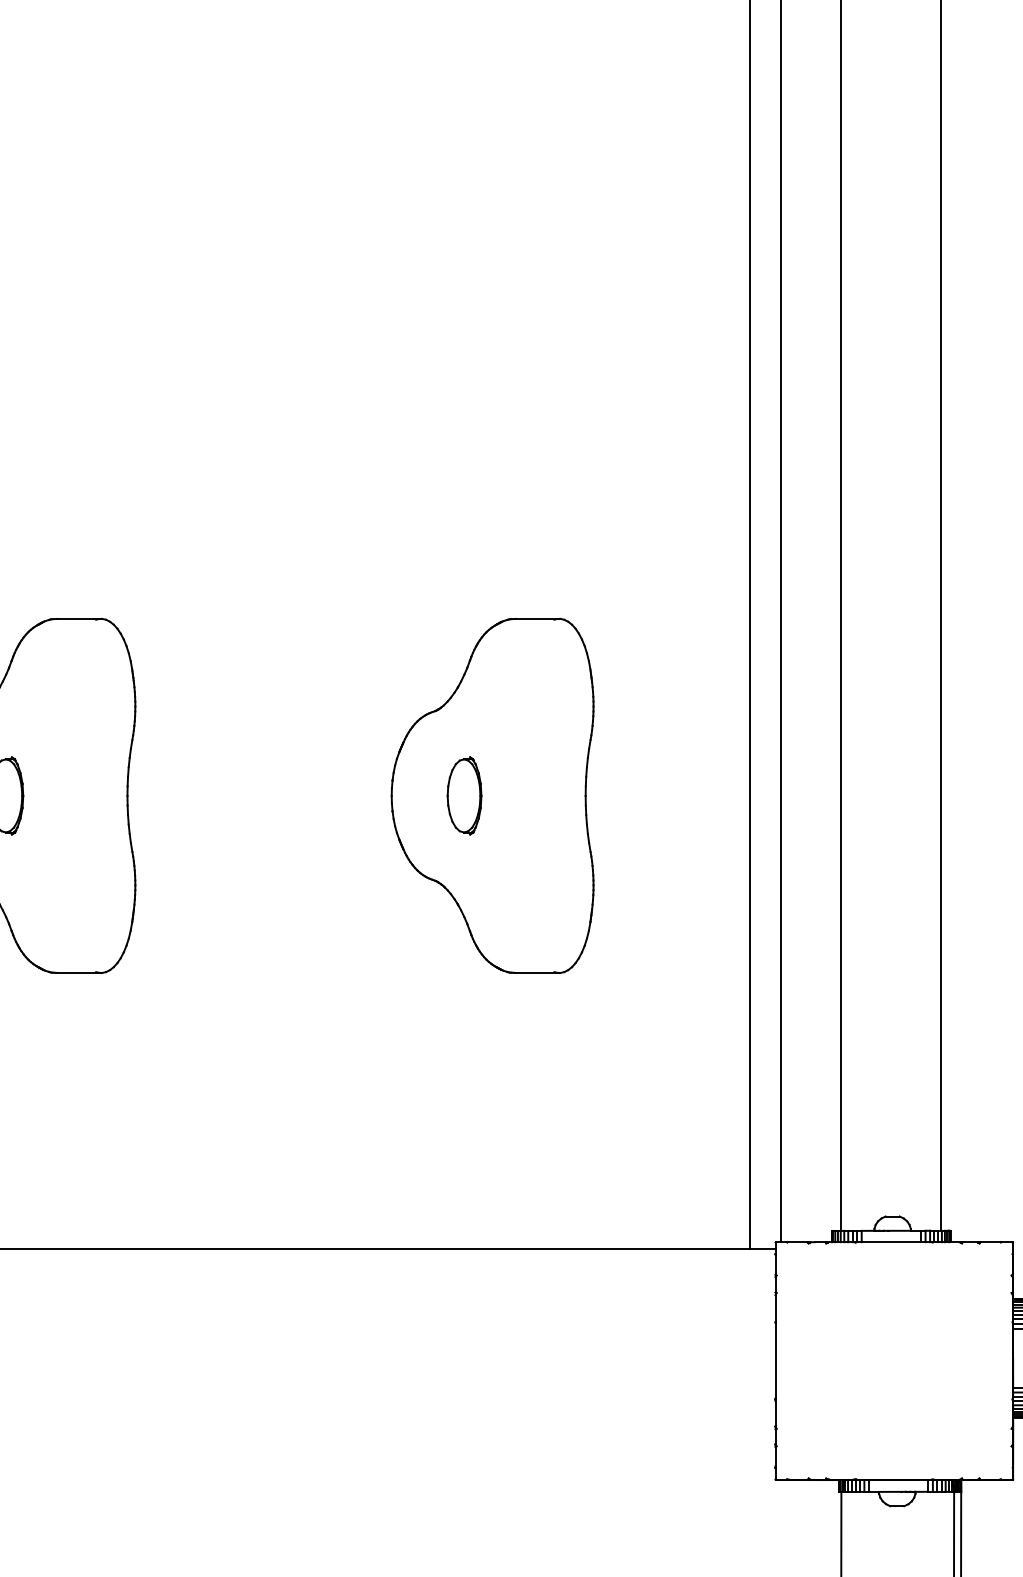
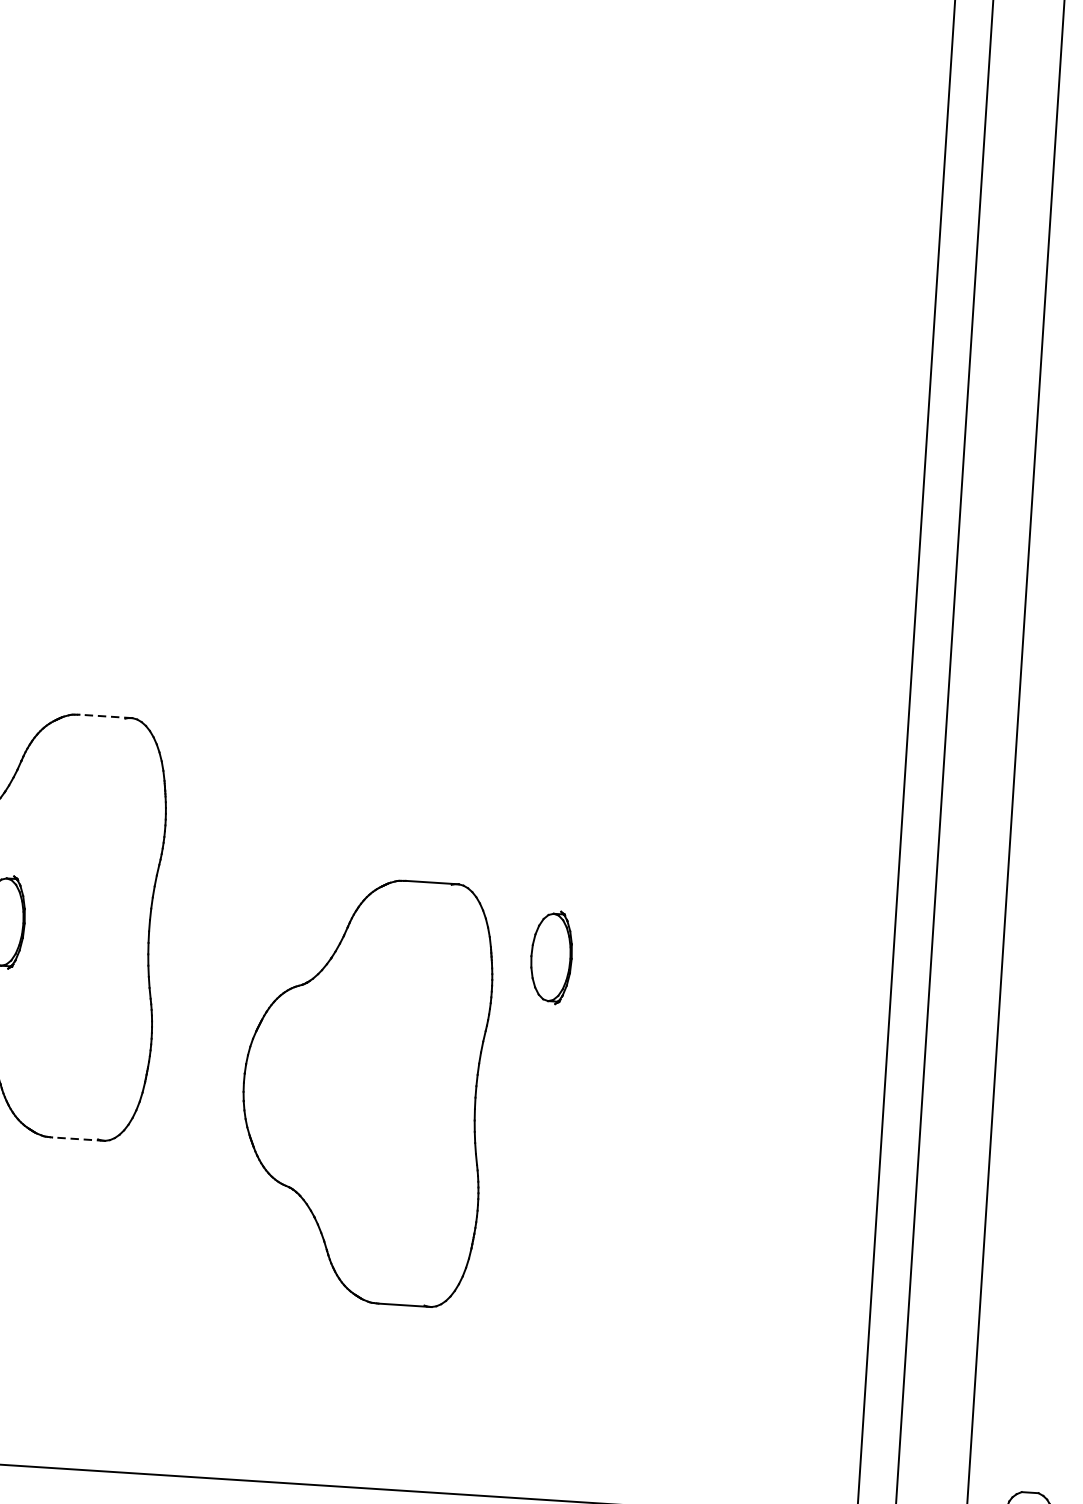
line: (79, 618) -> (105, 715), solid -> dashed
part: (492, 795) -> (364, 1089), moved
line: (79, 972) -> (78, 1138), solid -> dashed

